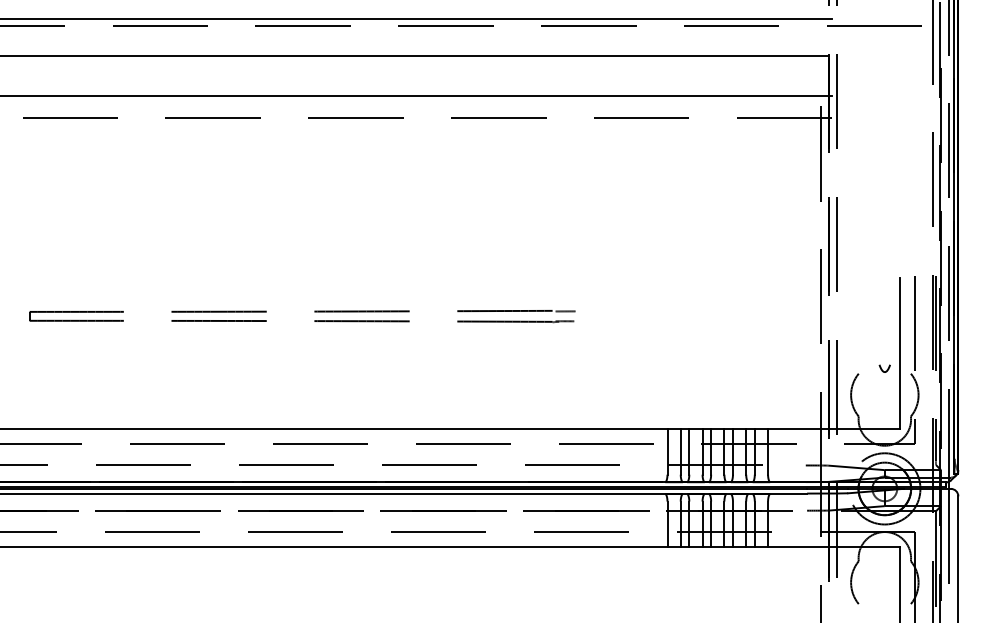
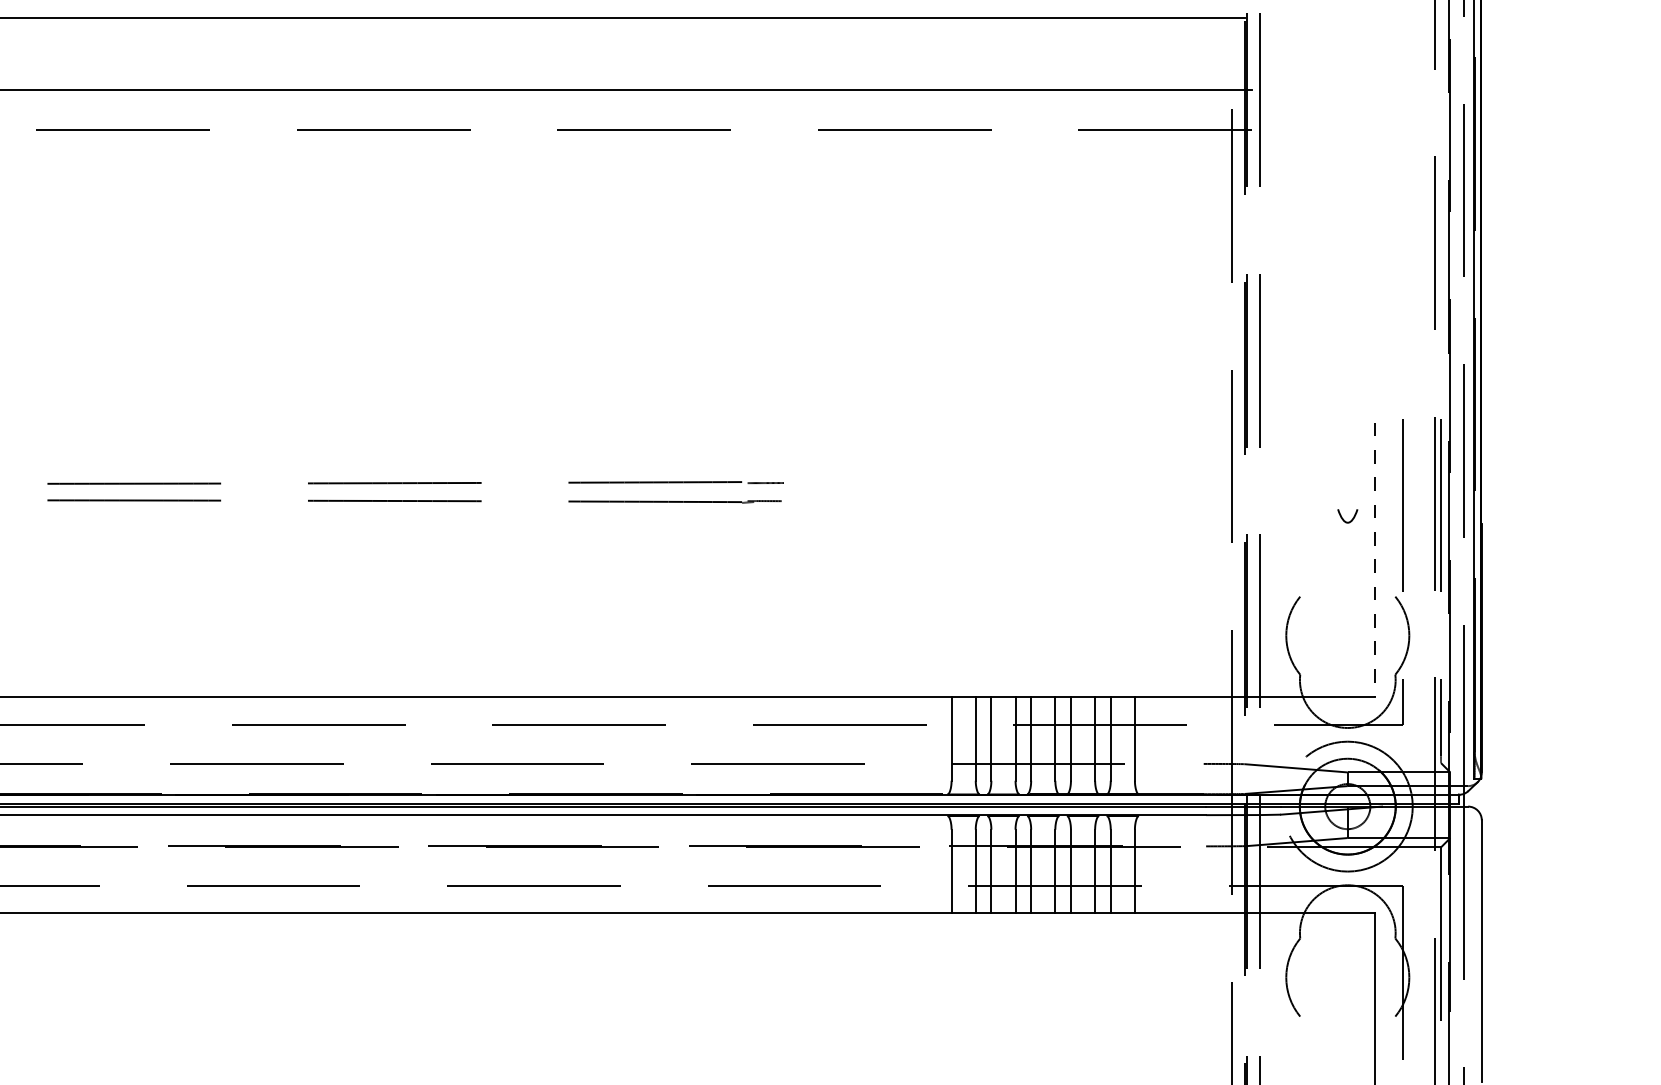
line: (899, 354) -> (1374, 561), solid -> dashed
curve: (882, 369) -> (1343, 517), moved

